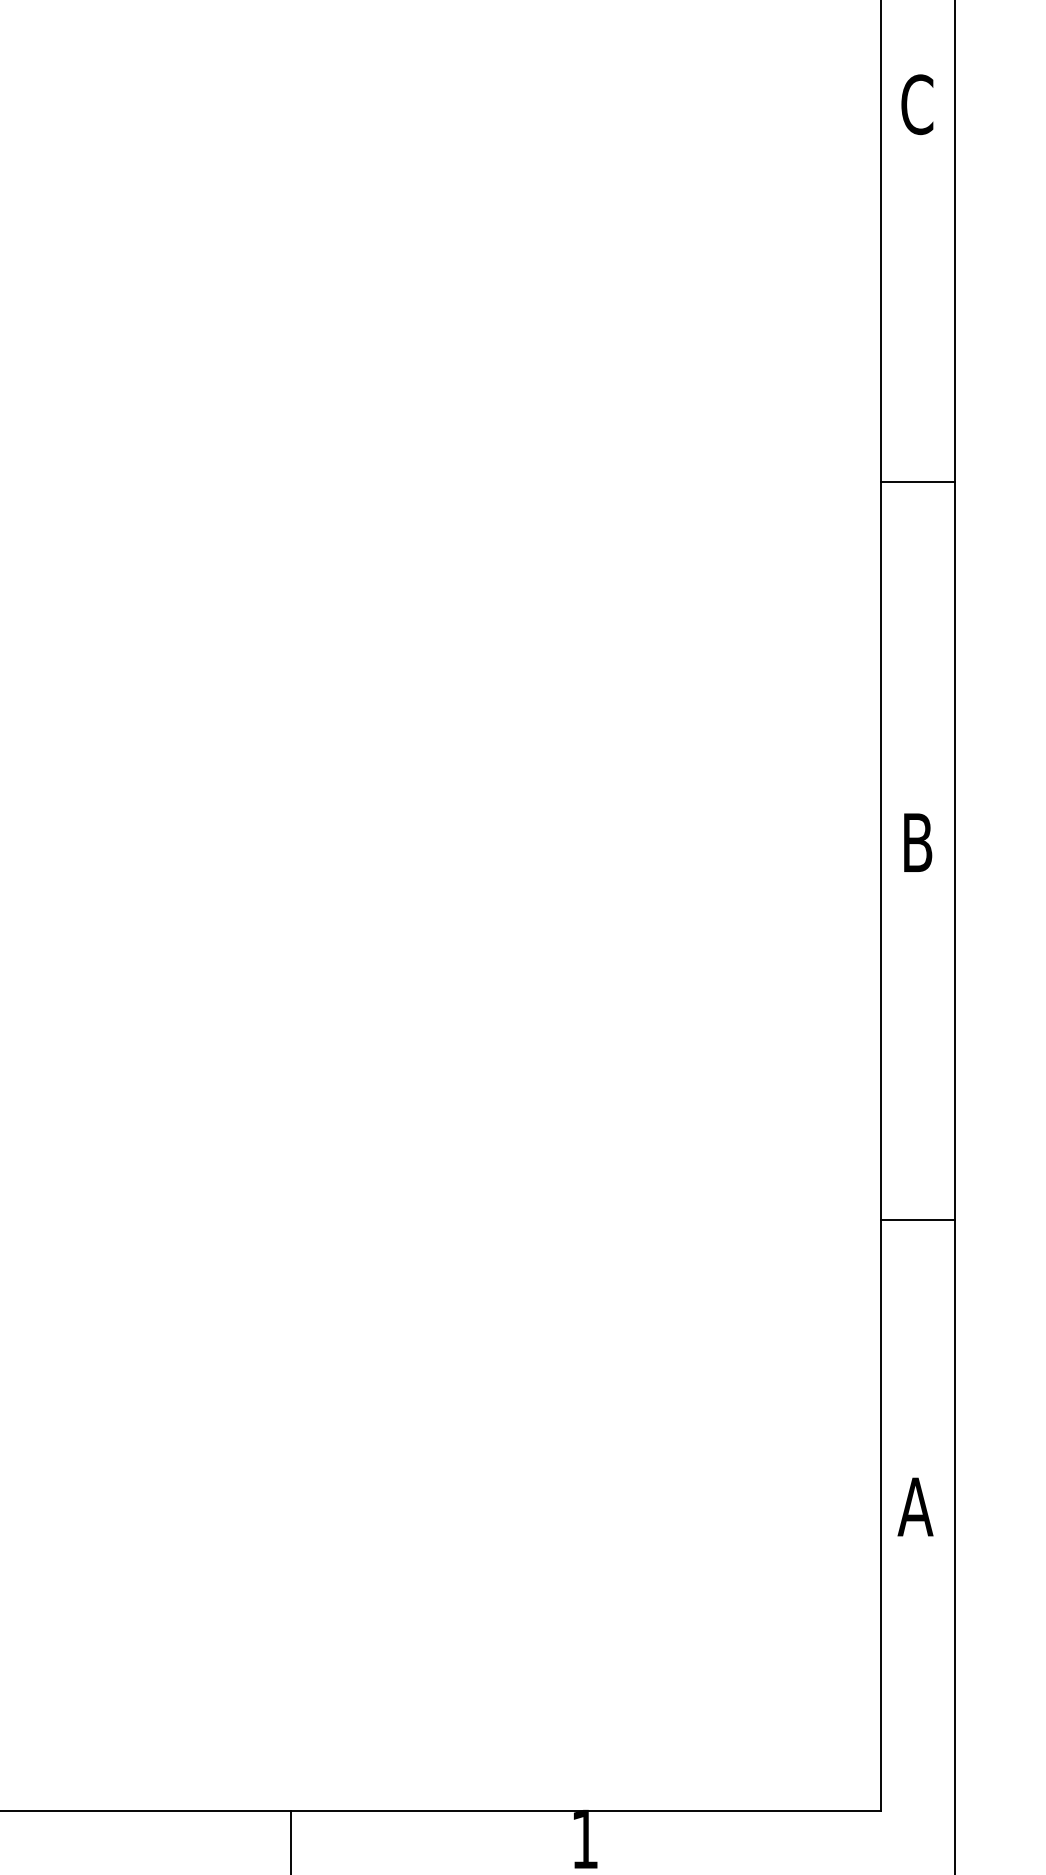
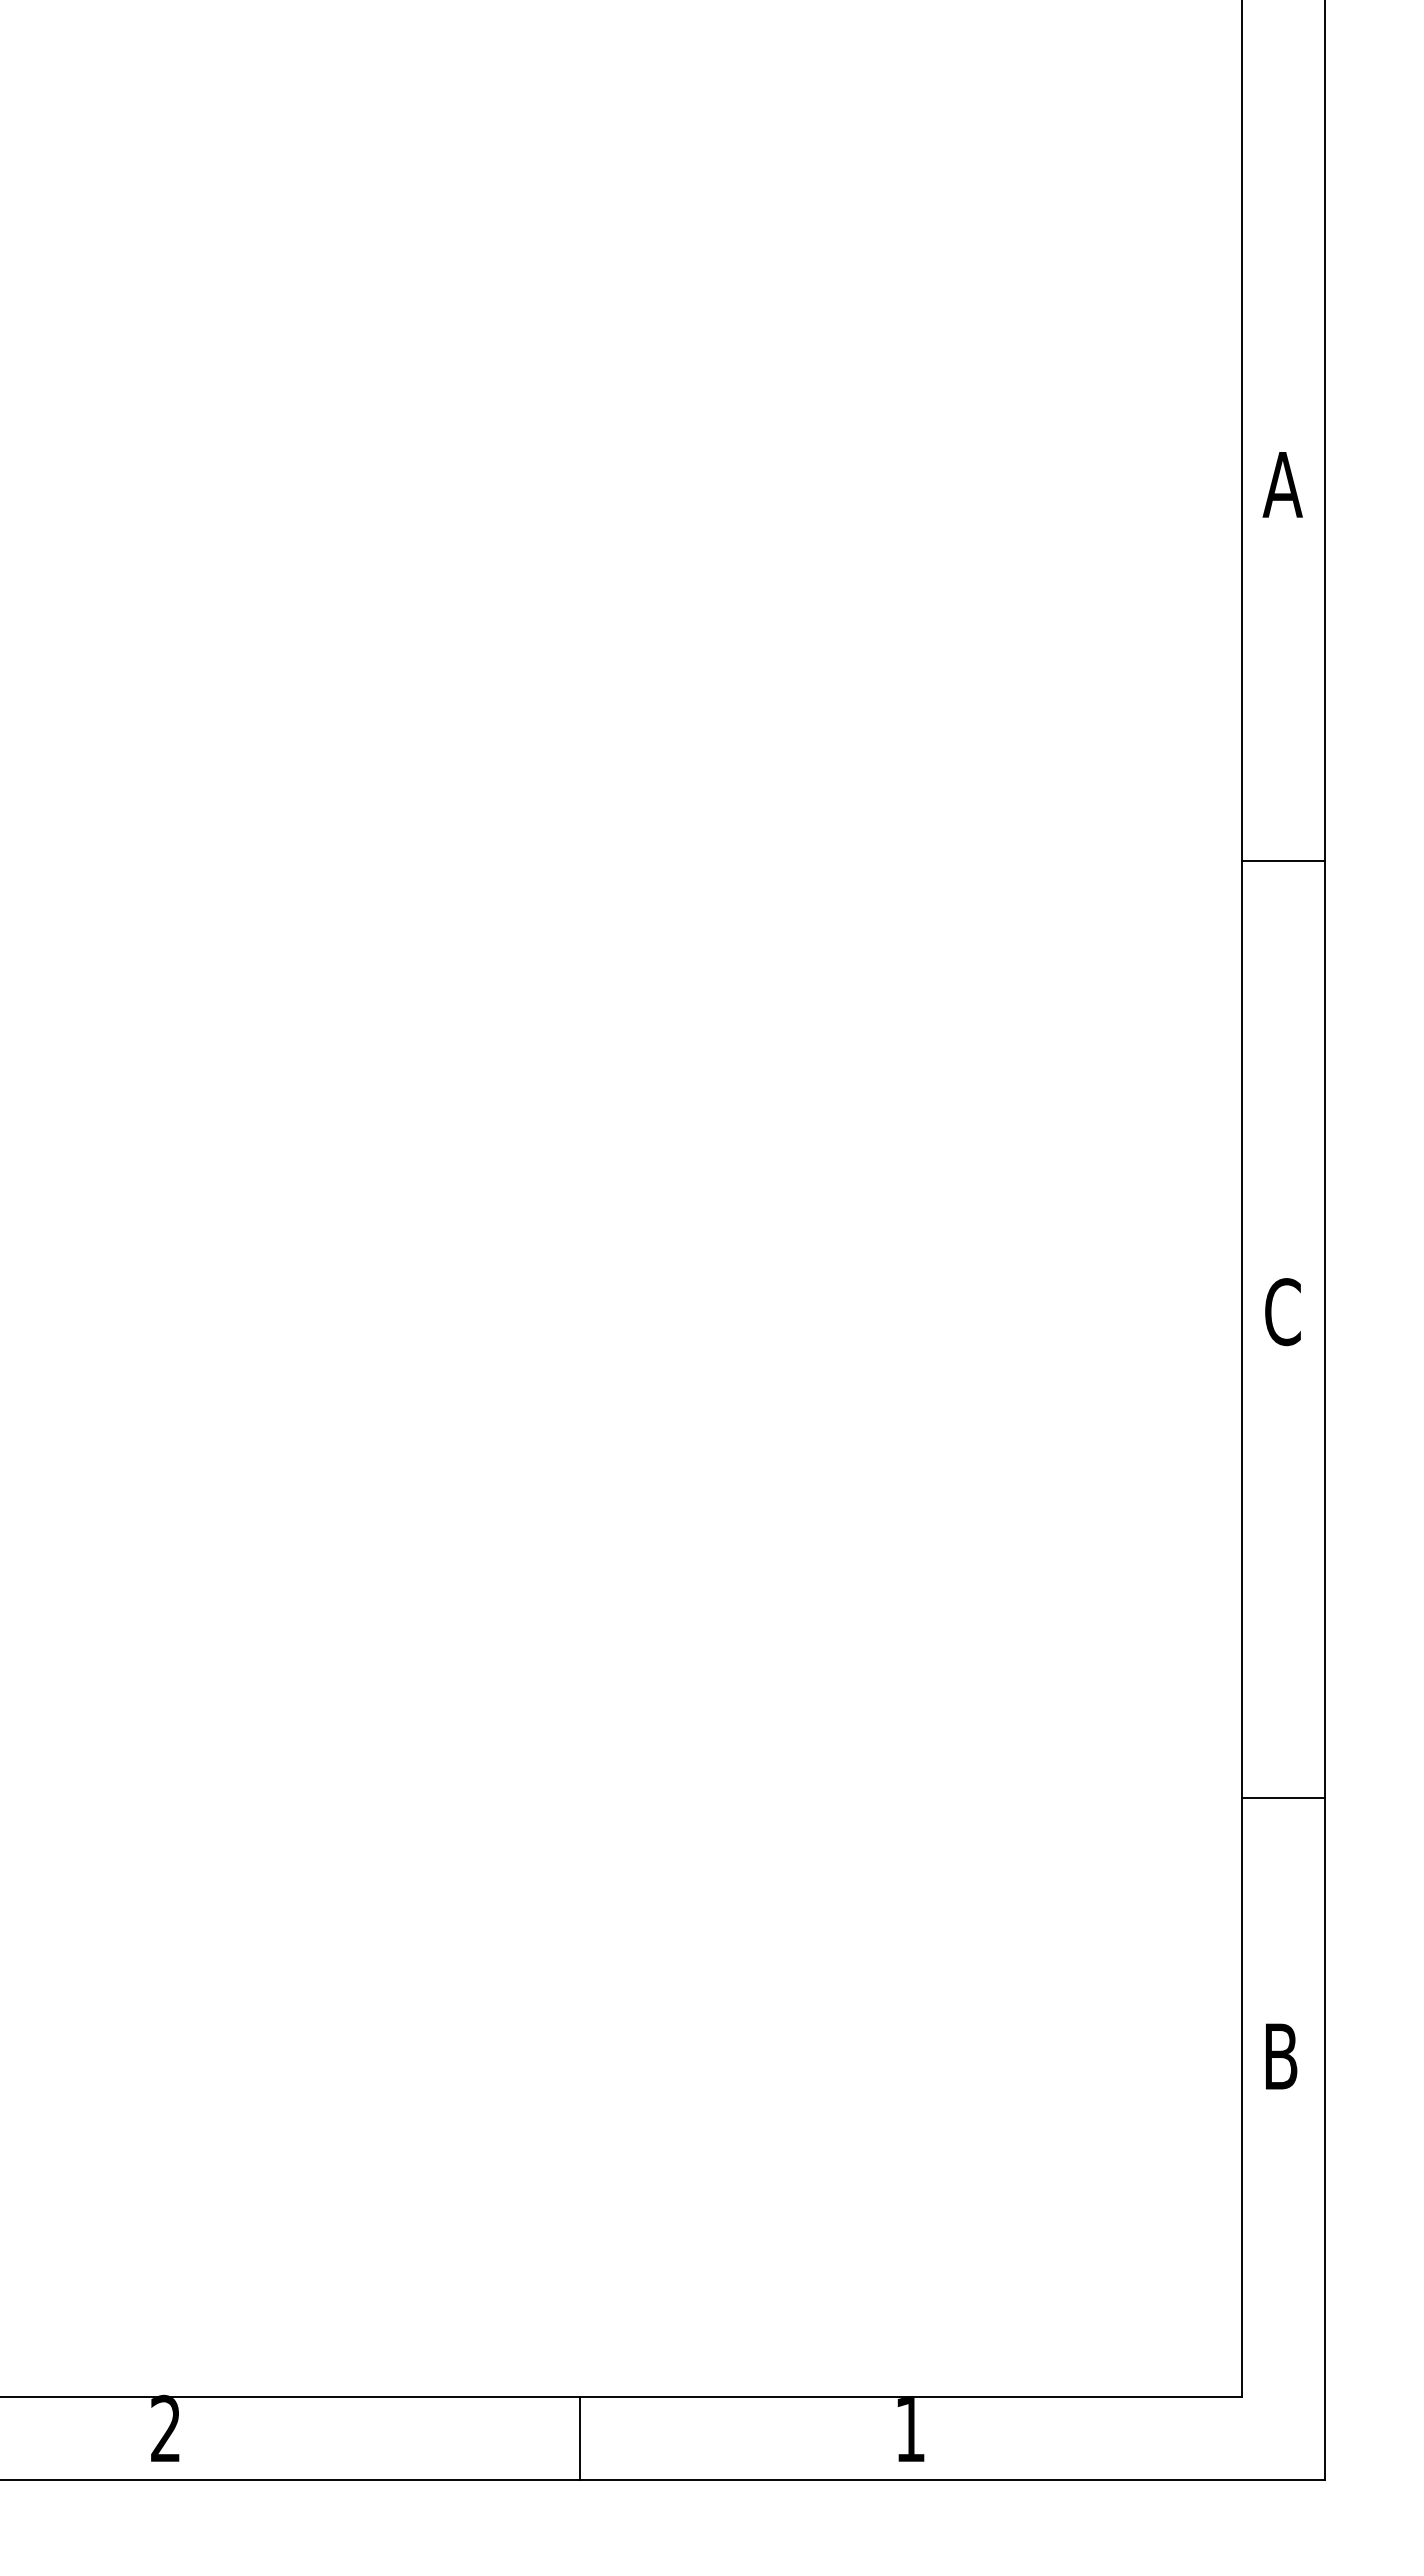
text: (917, 104) -> (1282, 484), C -> A
line: (917, 481) -> (1283, 860), moved
text: (917, 843) -> (1282, 1312), B -> C
line: (917, 1220) -> (1283, 1798), moved
text: (915, 1506) -> (1280, 2056), A -> B

